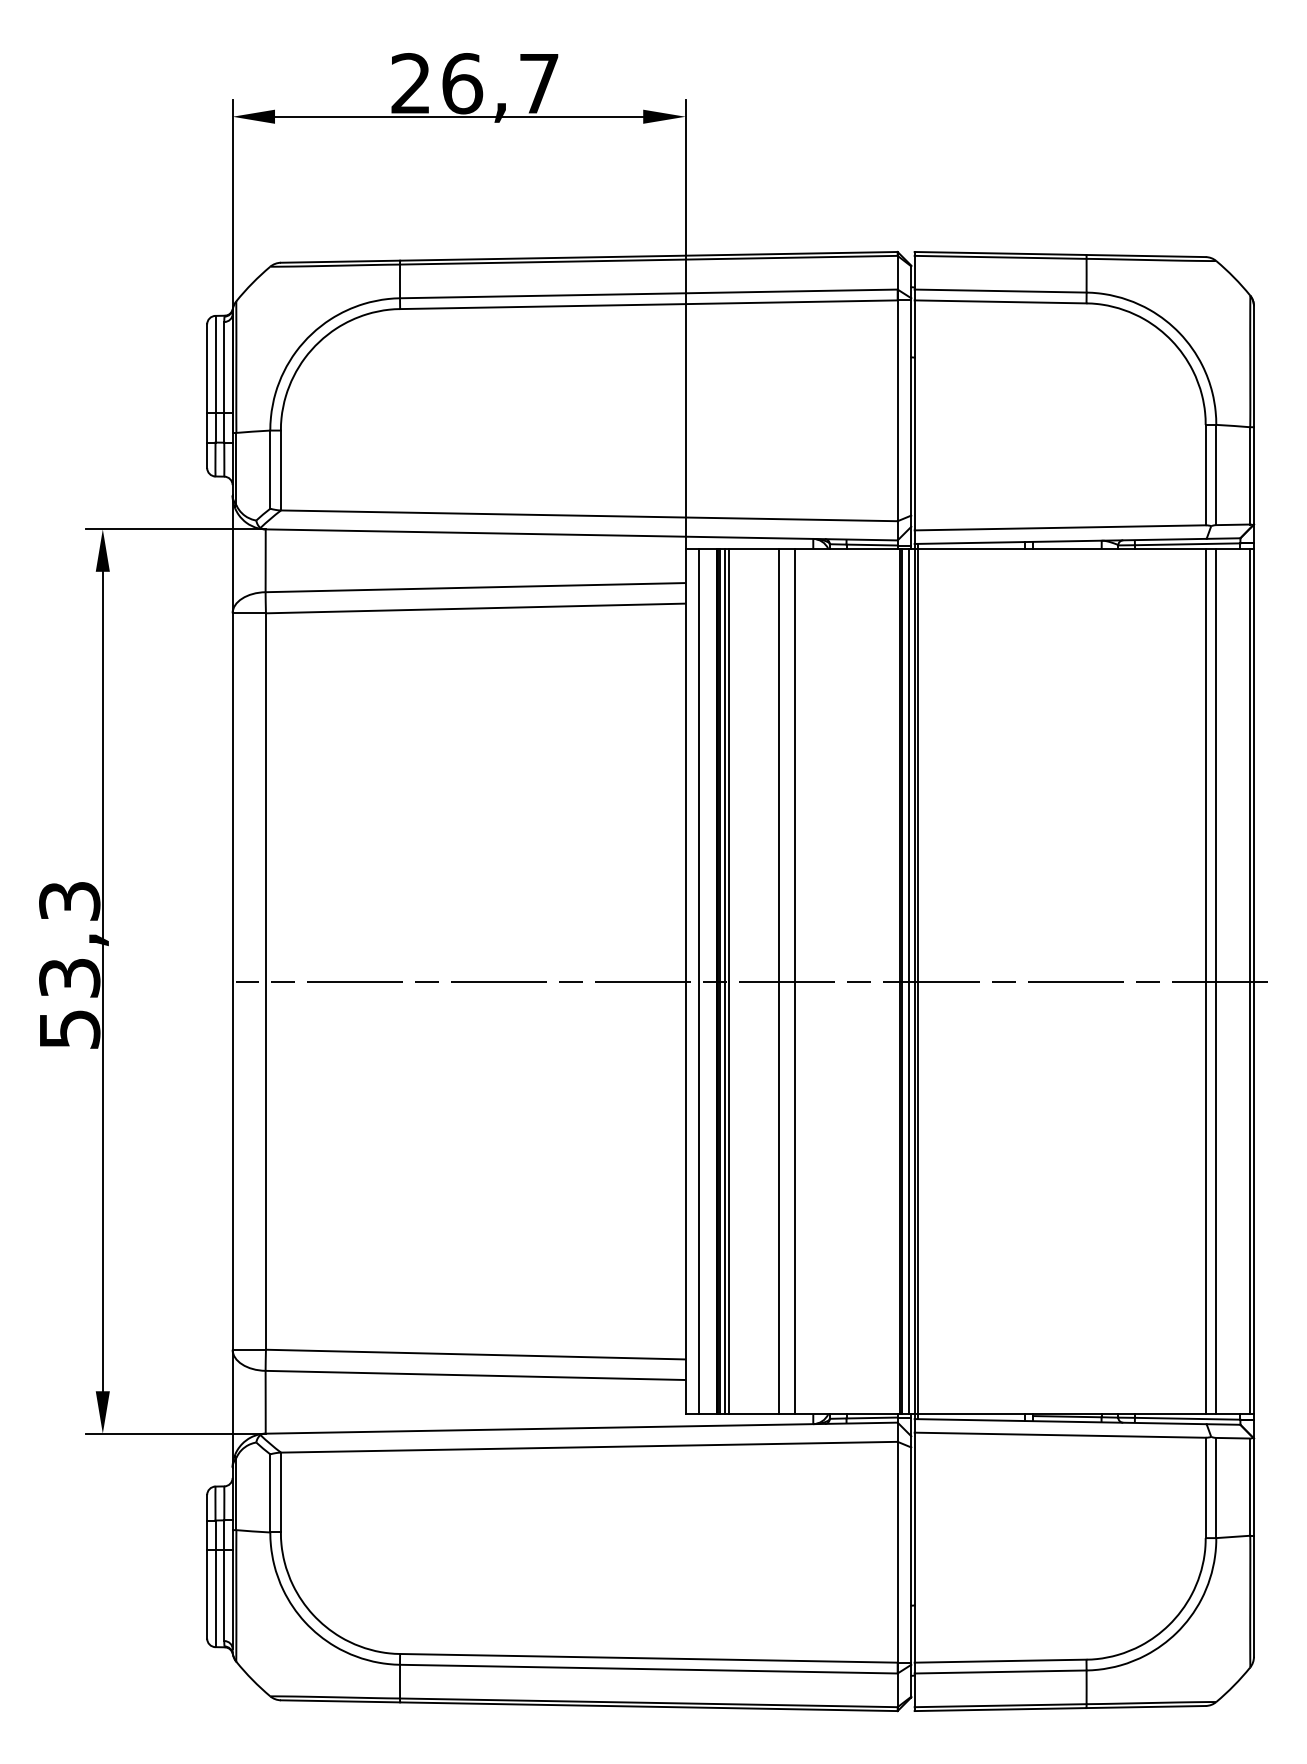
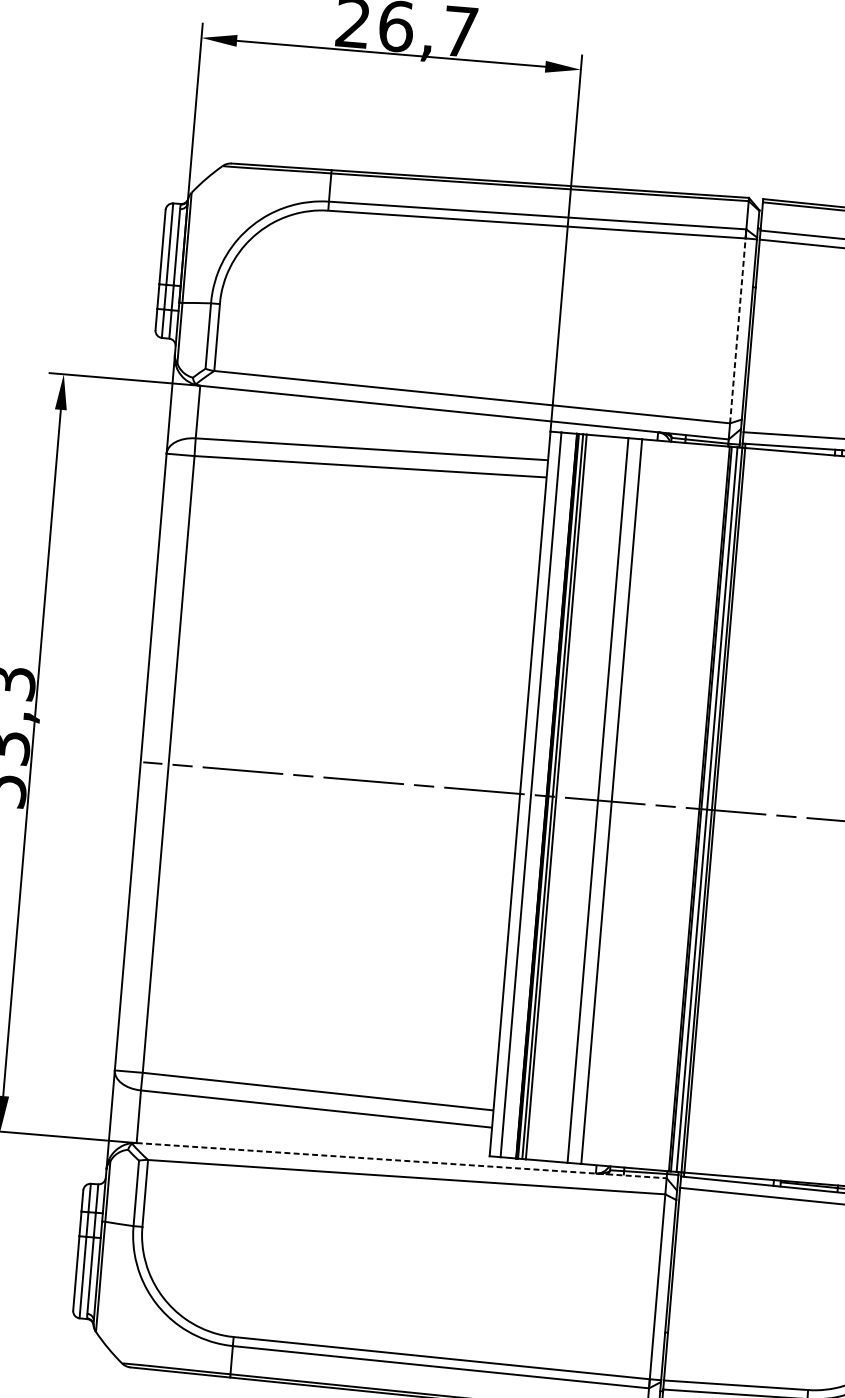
line: (897, 410) -> (737, 330), solid -> dashed
line: (581, 1428) -> (401, 1160), solid -> dashed

